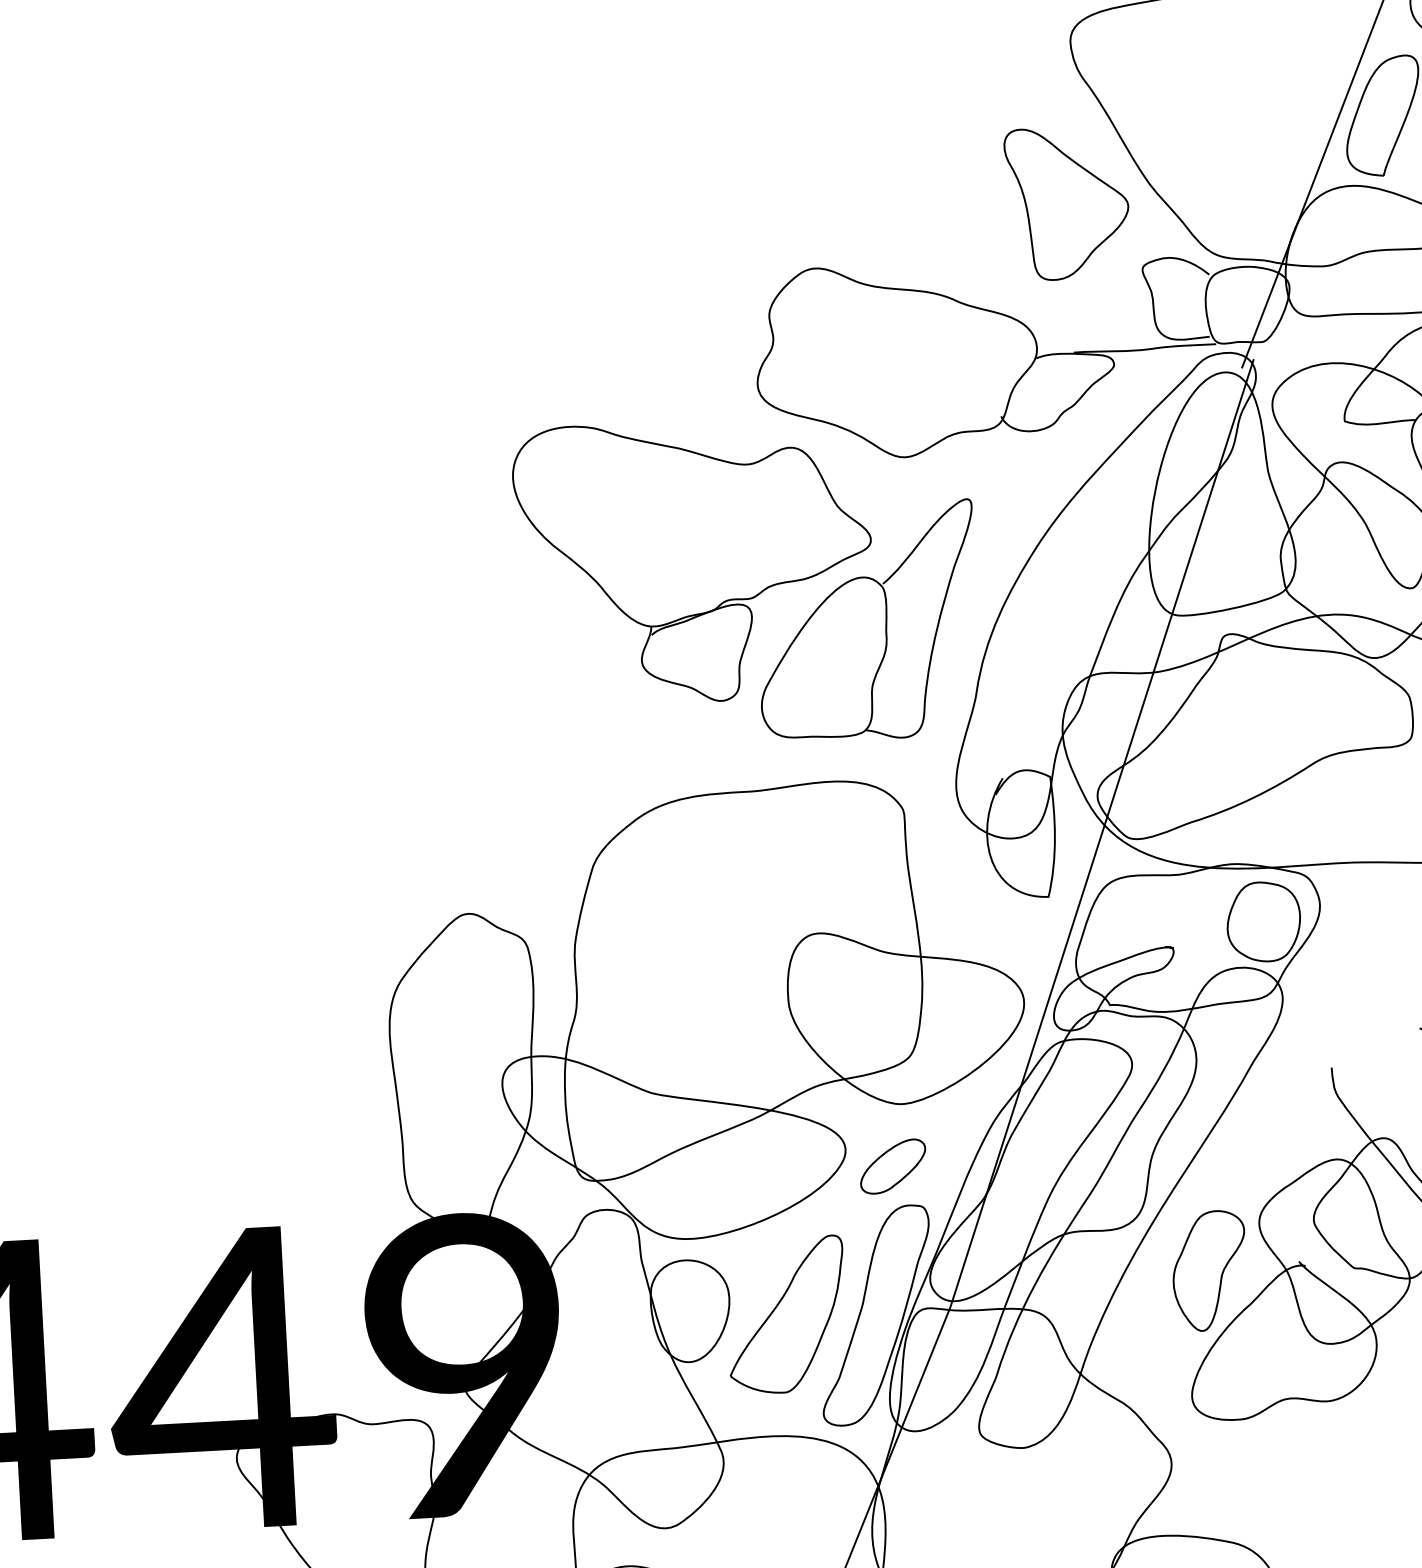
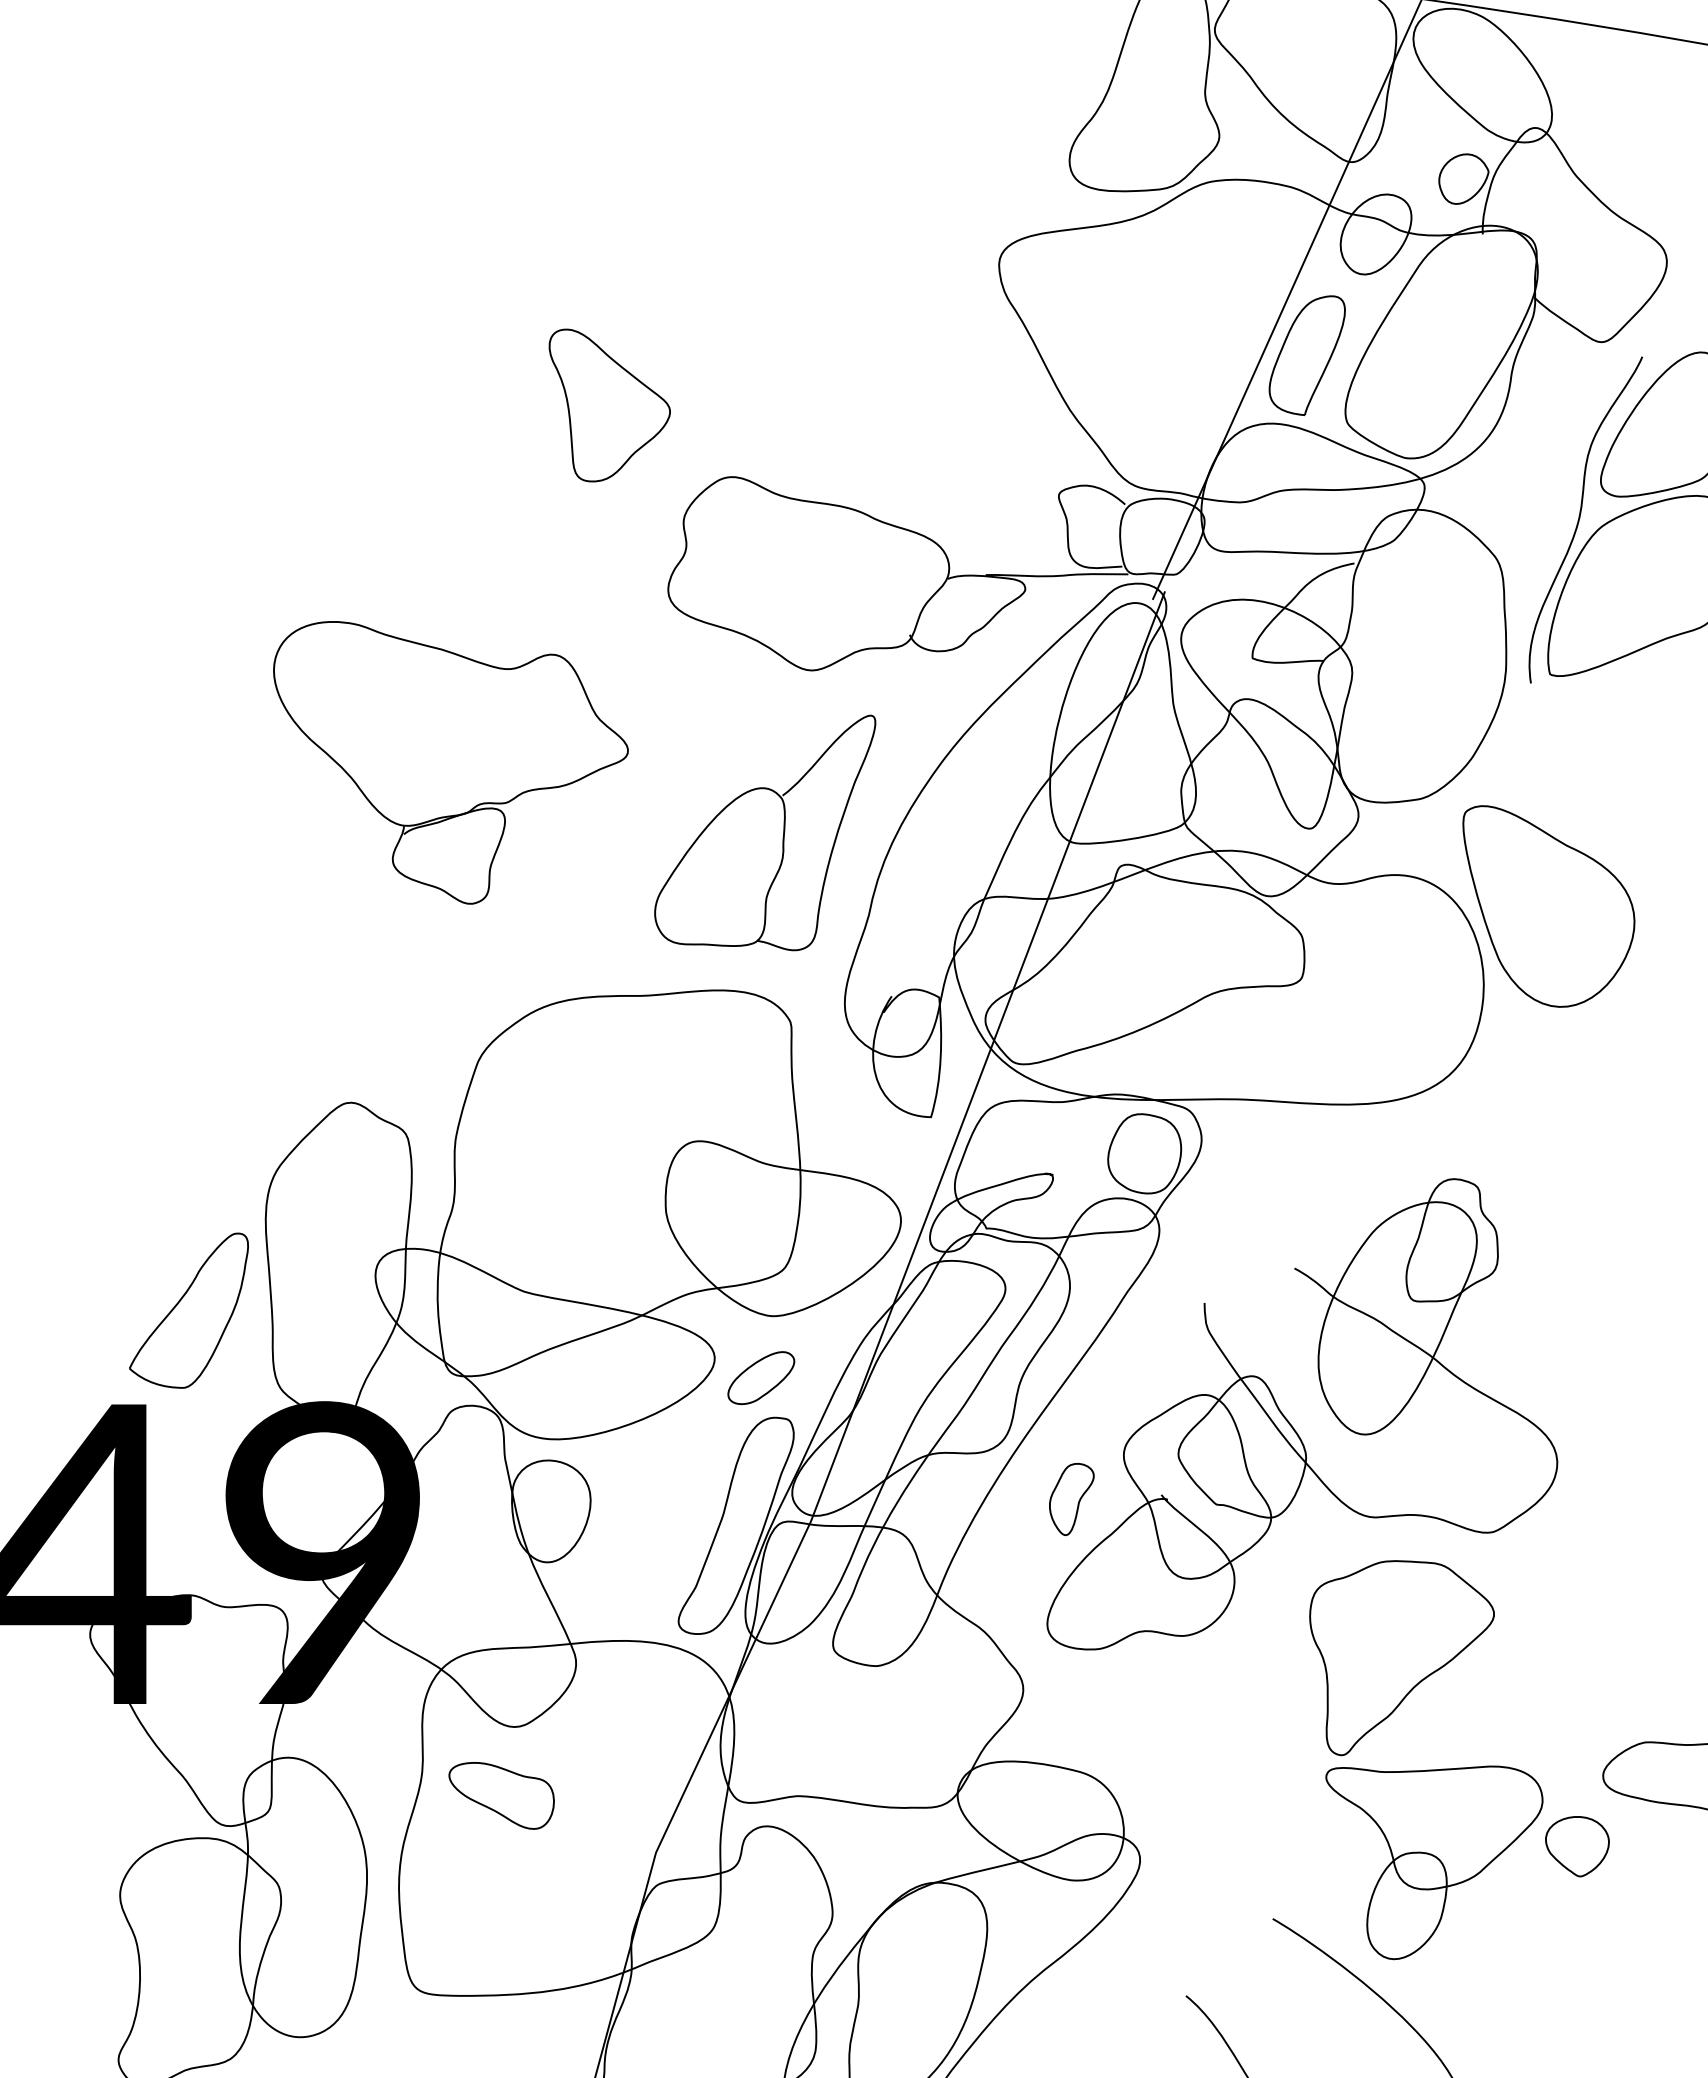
part: (1067, 203) -> (609, 405), moved
part: (694, 560) -> (450, 762), moved
part: (1209, 1271) -> (1071, 1499), size x0.6
part: (786, 1315) -> (188, 1310), moved

